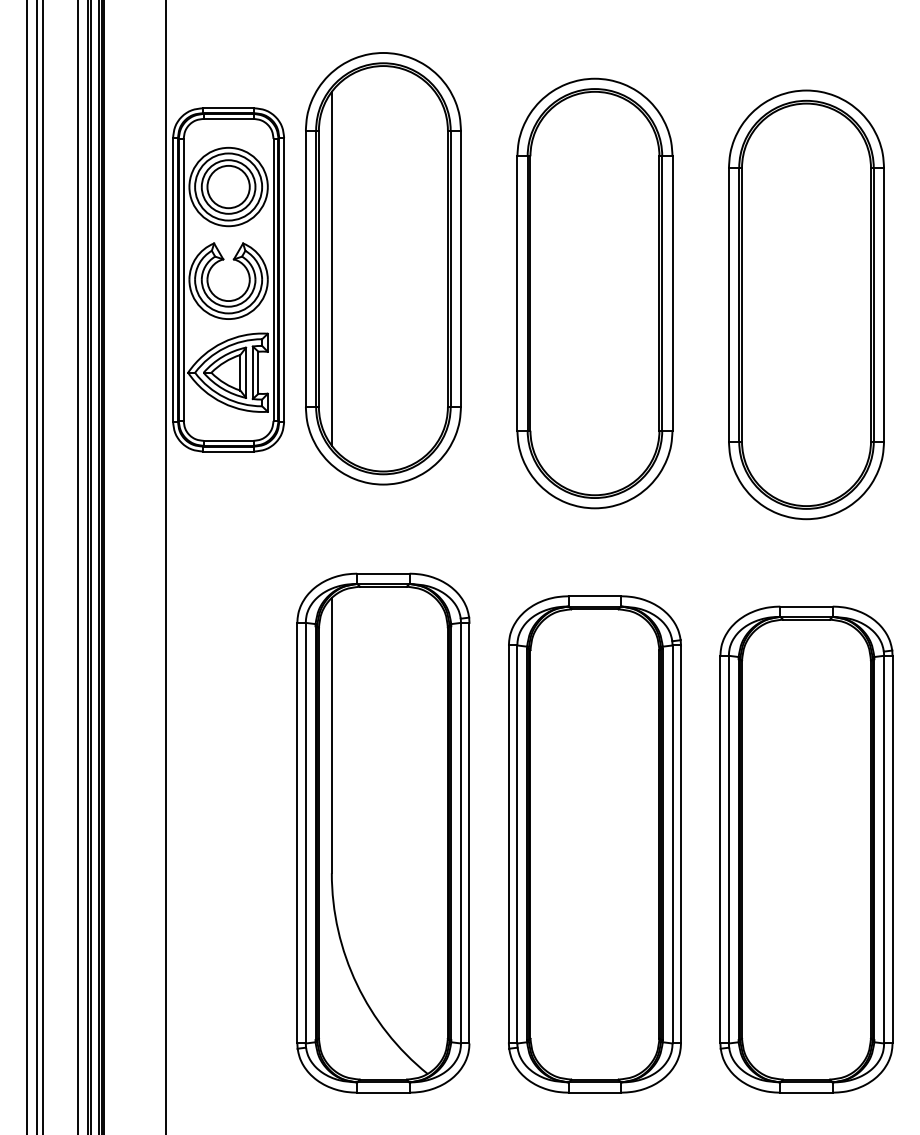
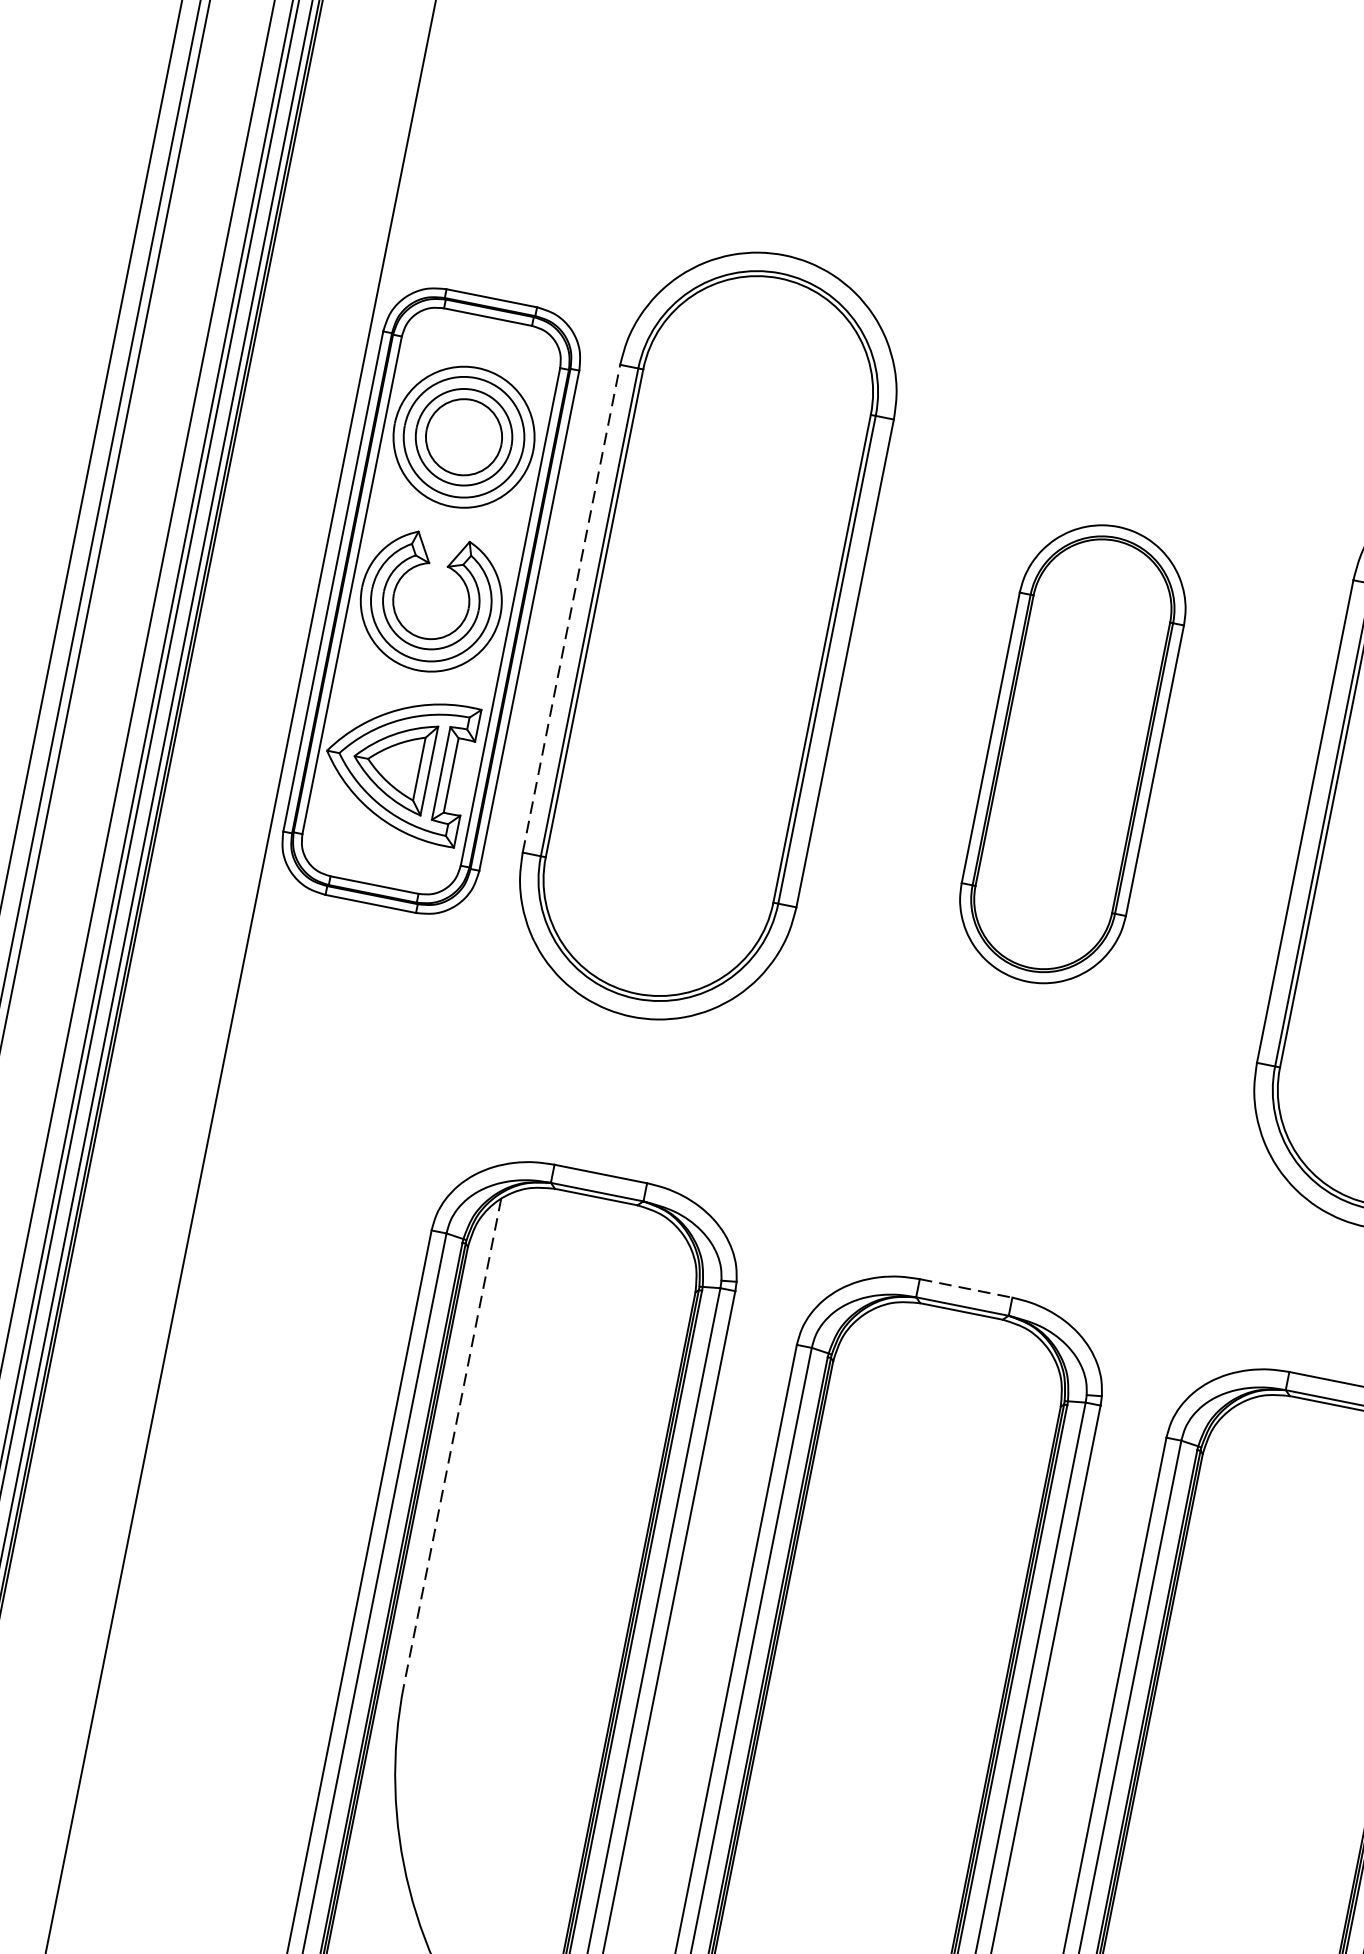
line: (305, 268) -> (570, 608), solid -> dashed
line: (331, 268) -> (616, 617), removed
part: (594, 293) -> (1072, 754), size x0.6
line: (595, 596) -> (966, 1289), solid -> dashed
line: (331, 735) -> (452, 1441), solid -> dashed

